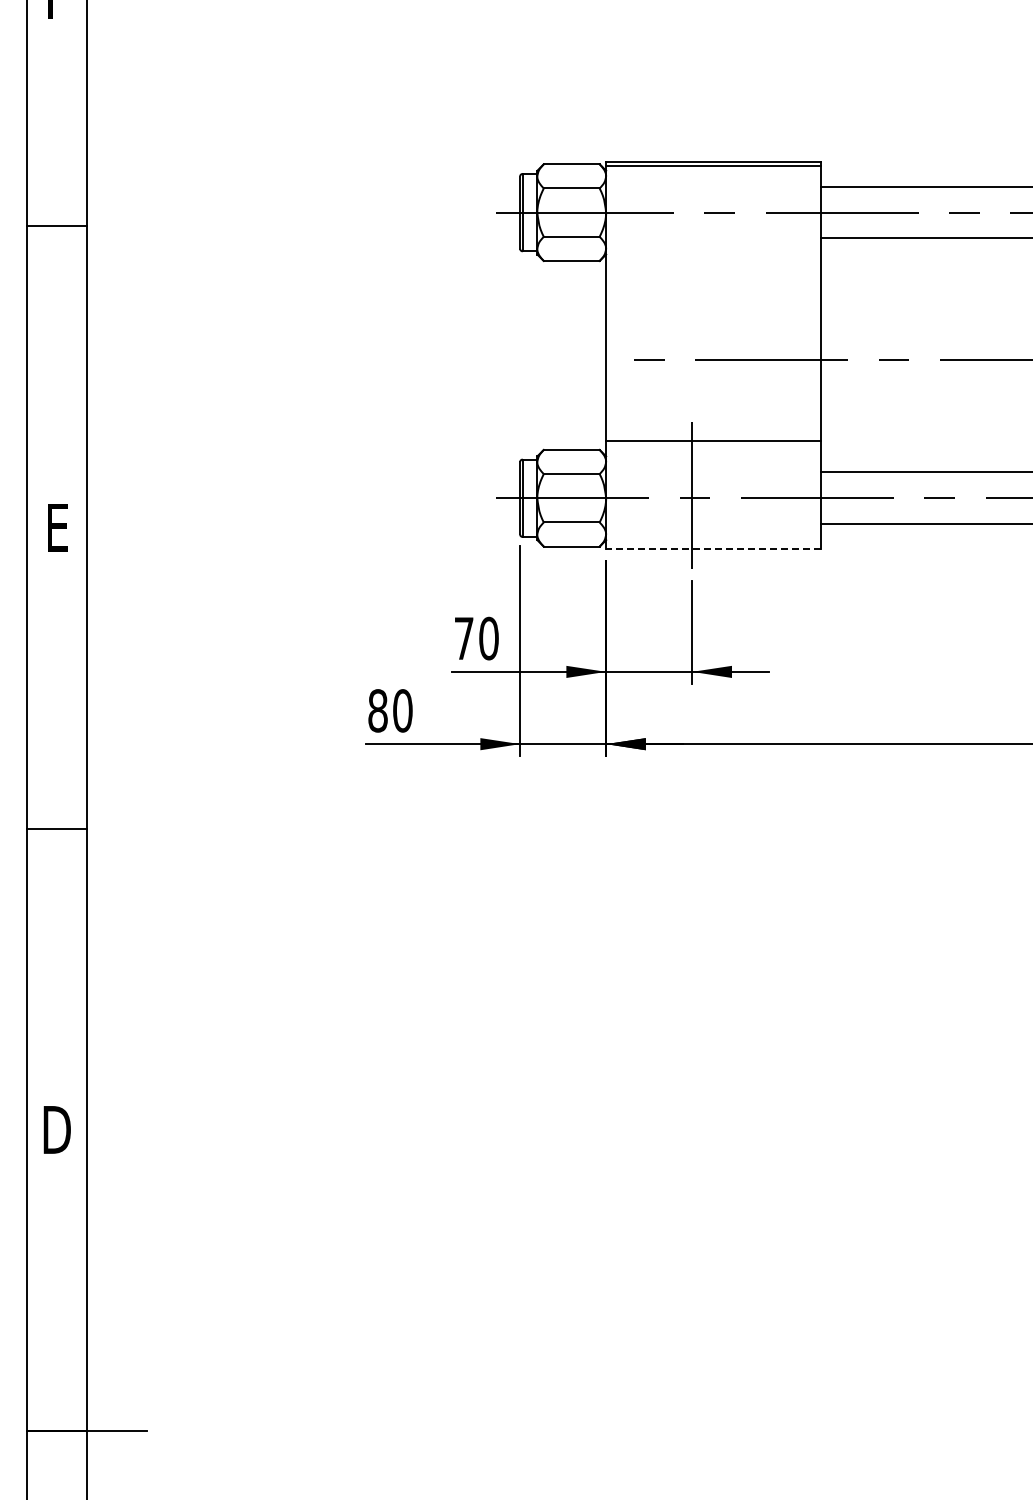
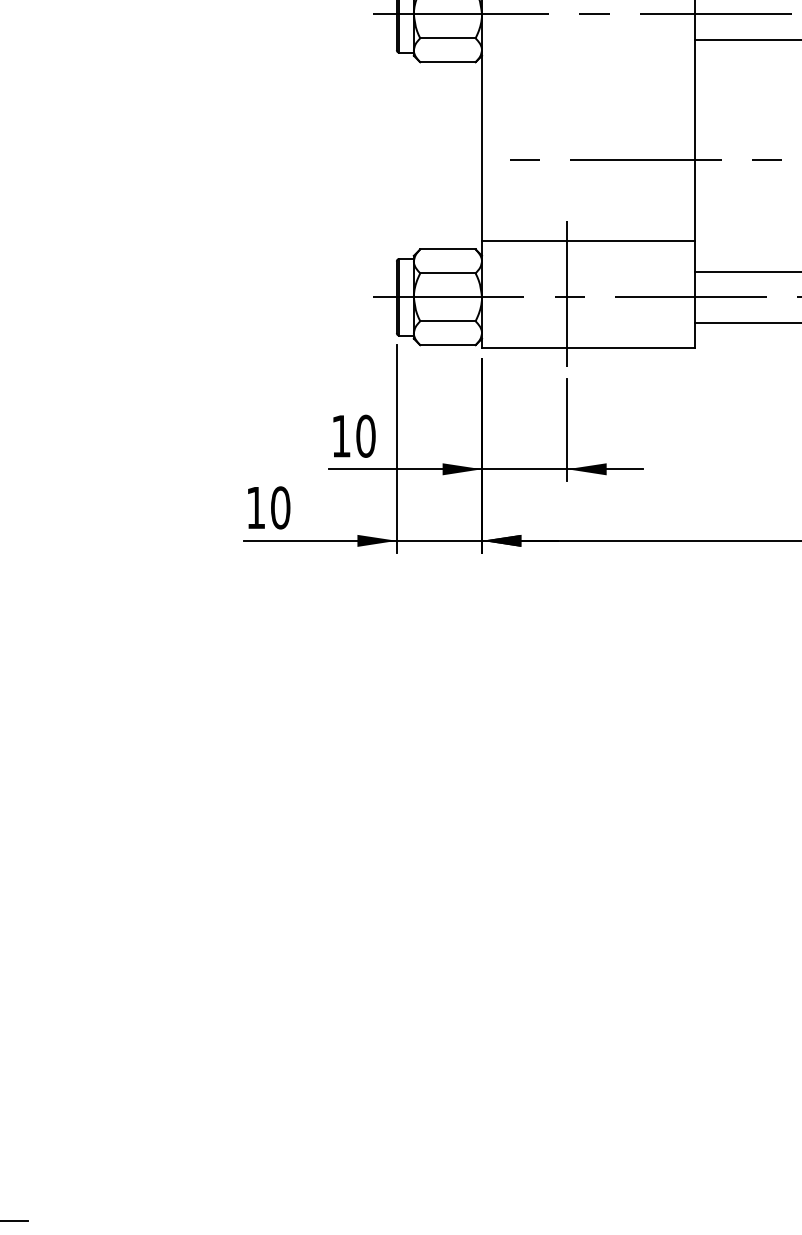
line: (713, 549) -> (588, 348), dashed -> solid
text: (464, 638) -> (341, 436), 70 -> 10
text: (377, 710) -> (255, 507), 80 -> 10

